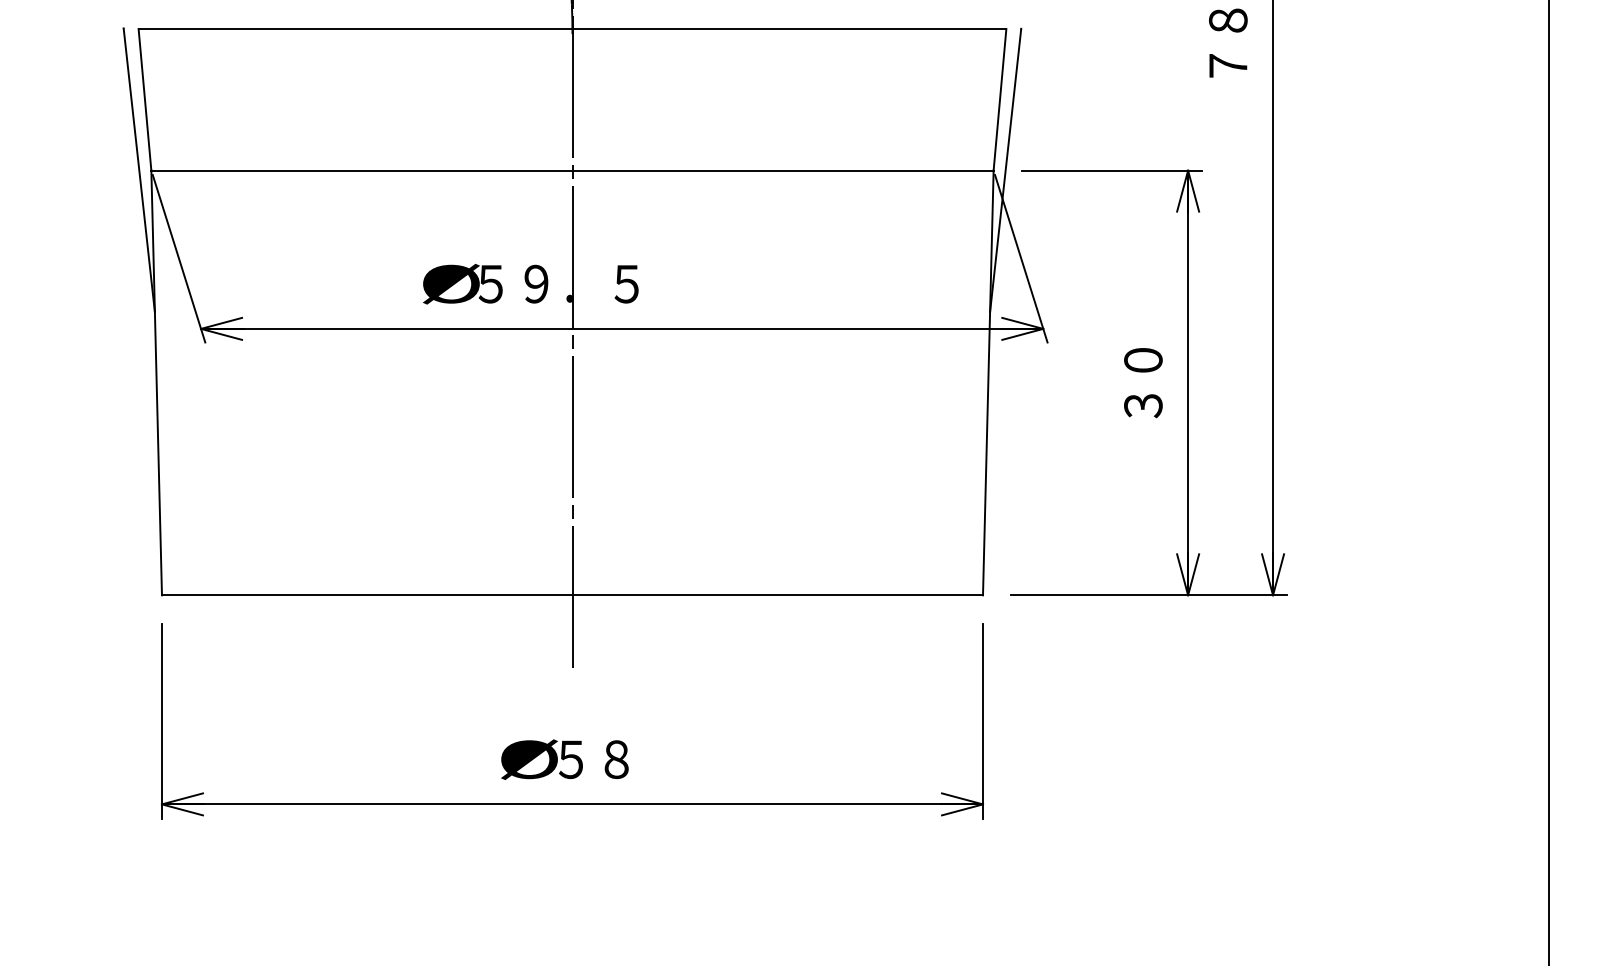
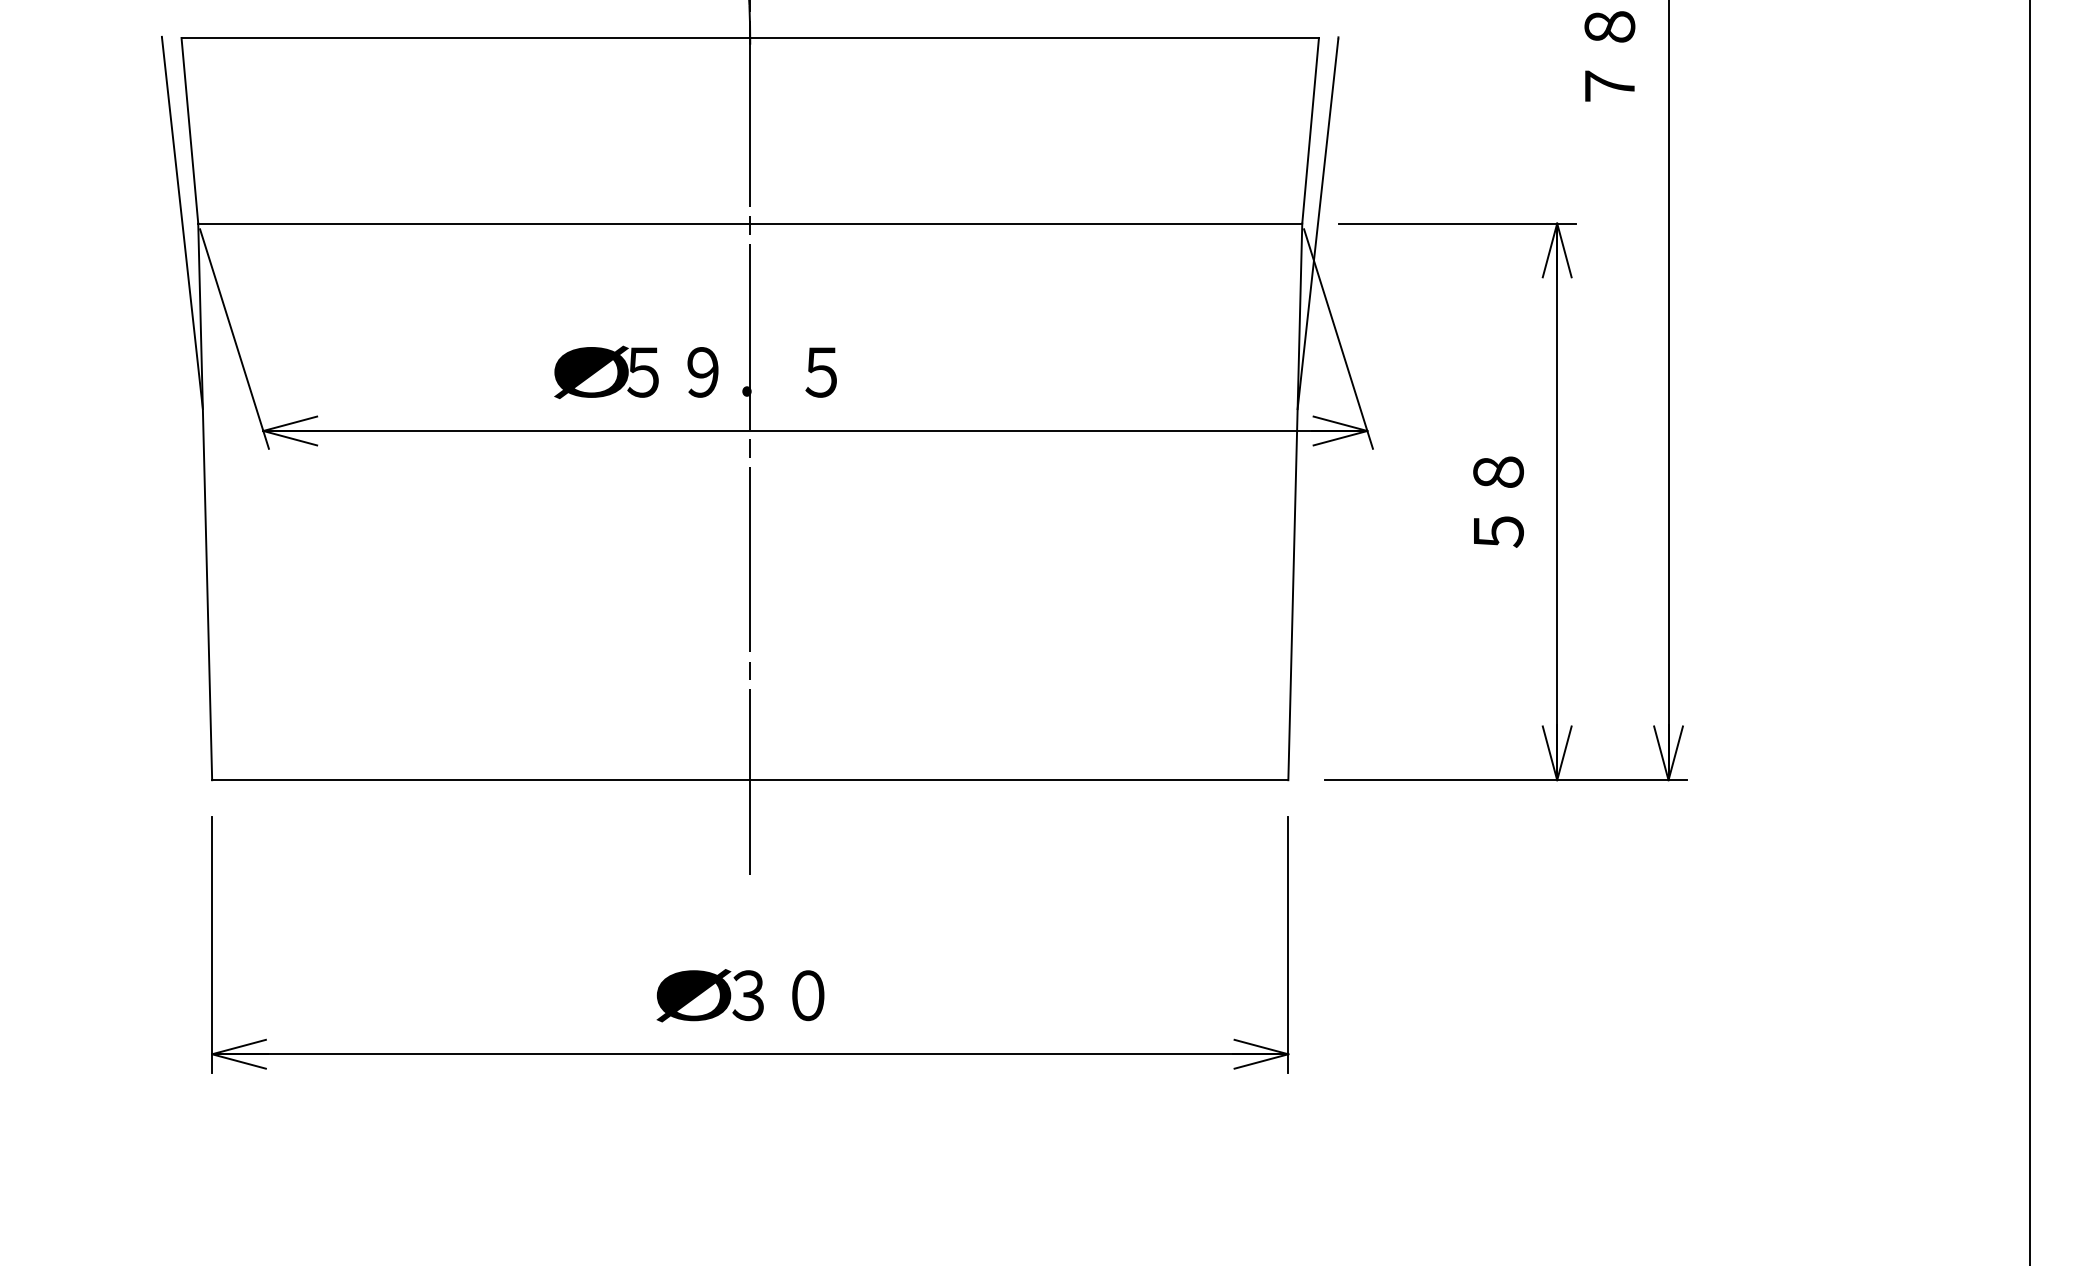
text: (1143, 383) -> (1498, 502), ３０ -> ５８
text: (593, 759) -> (777, 995), ５８ -> ３０

